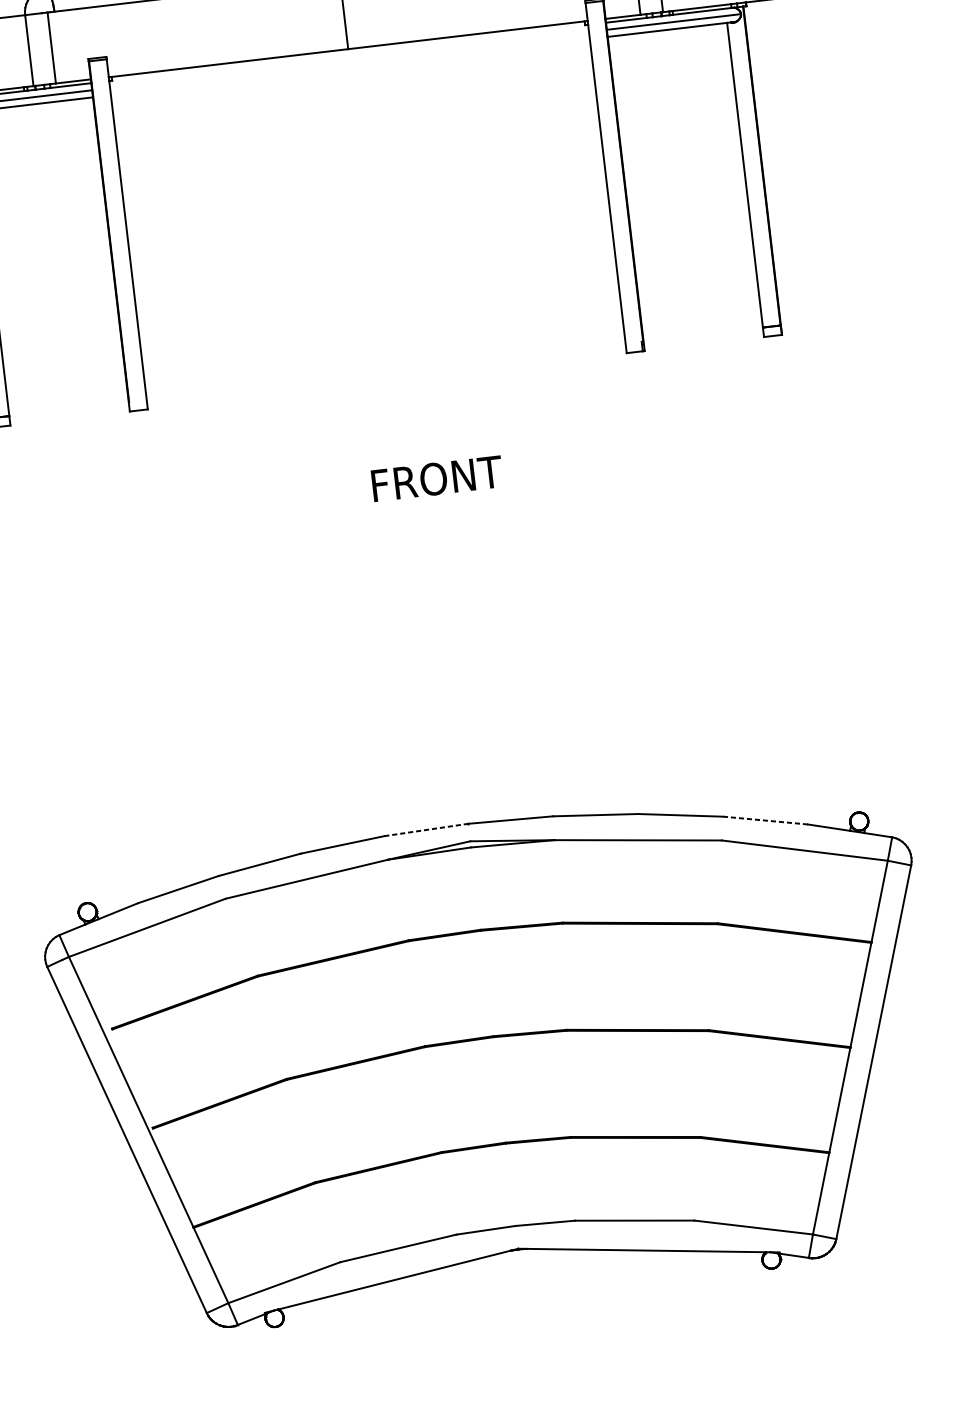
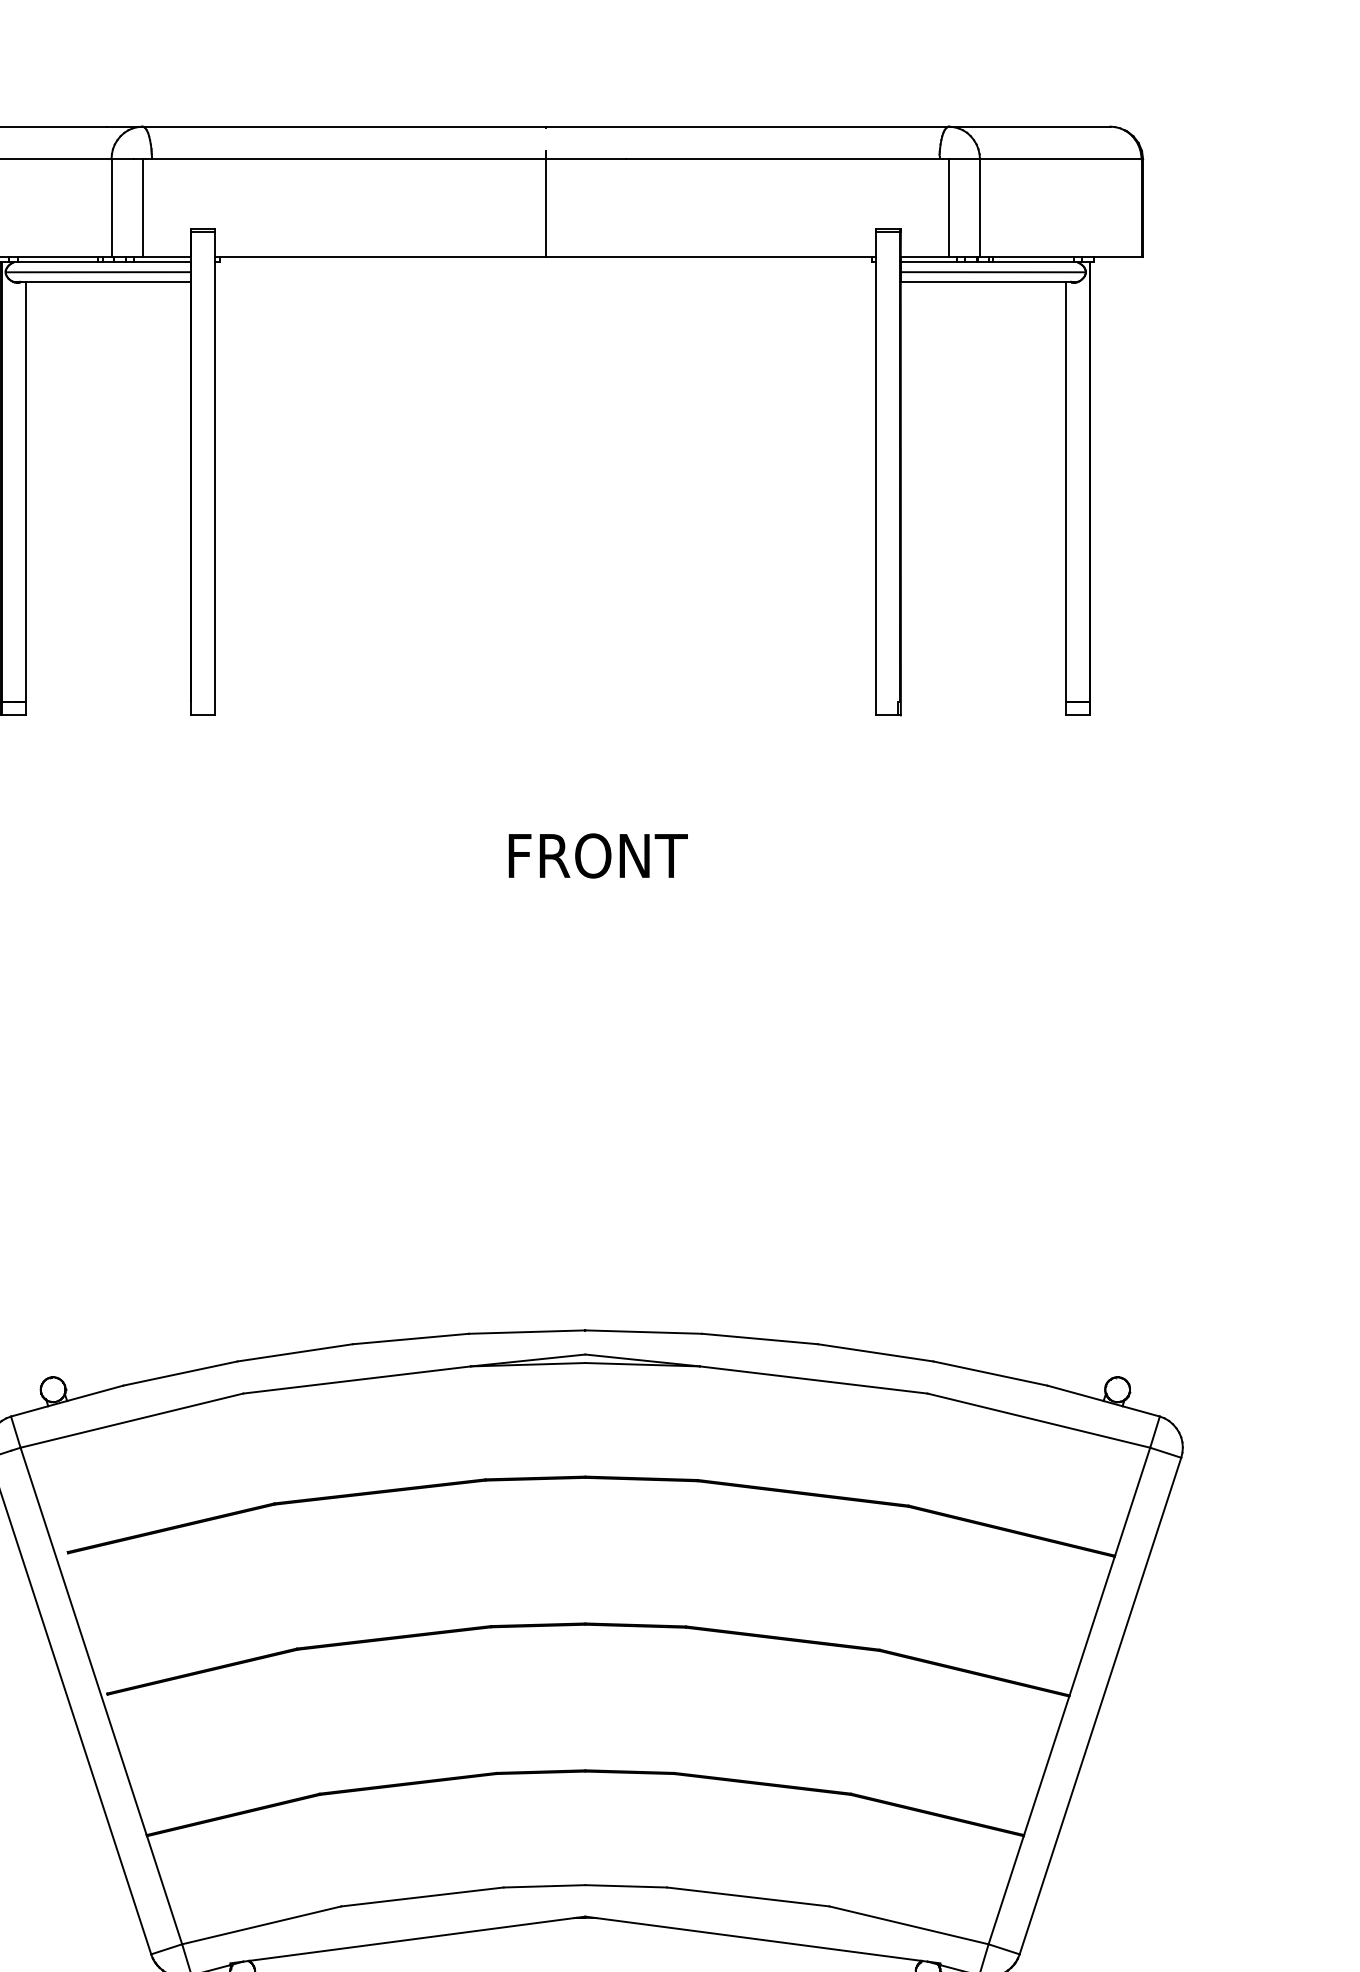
line: (765, 820) -> (989, 1373), dashed -> solid
line: (426, 830) -> (527, 1332), dashed -> solid

